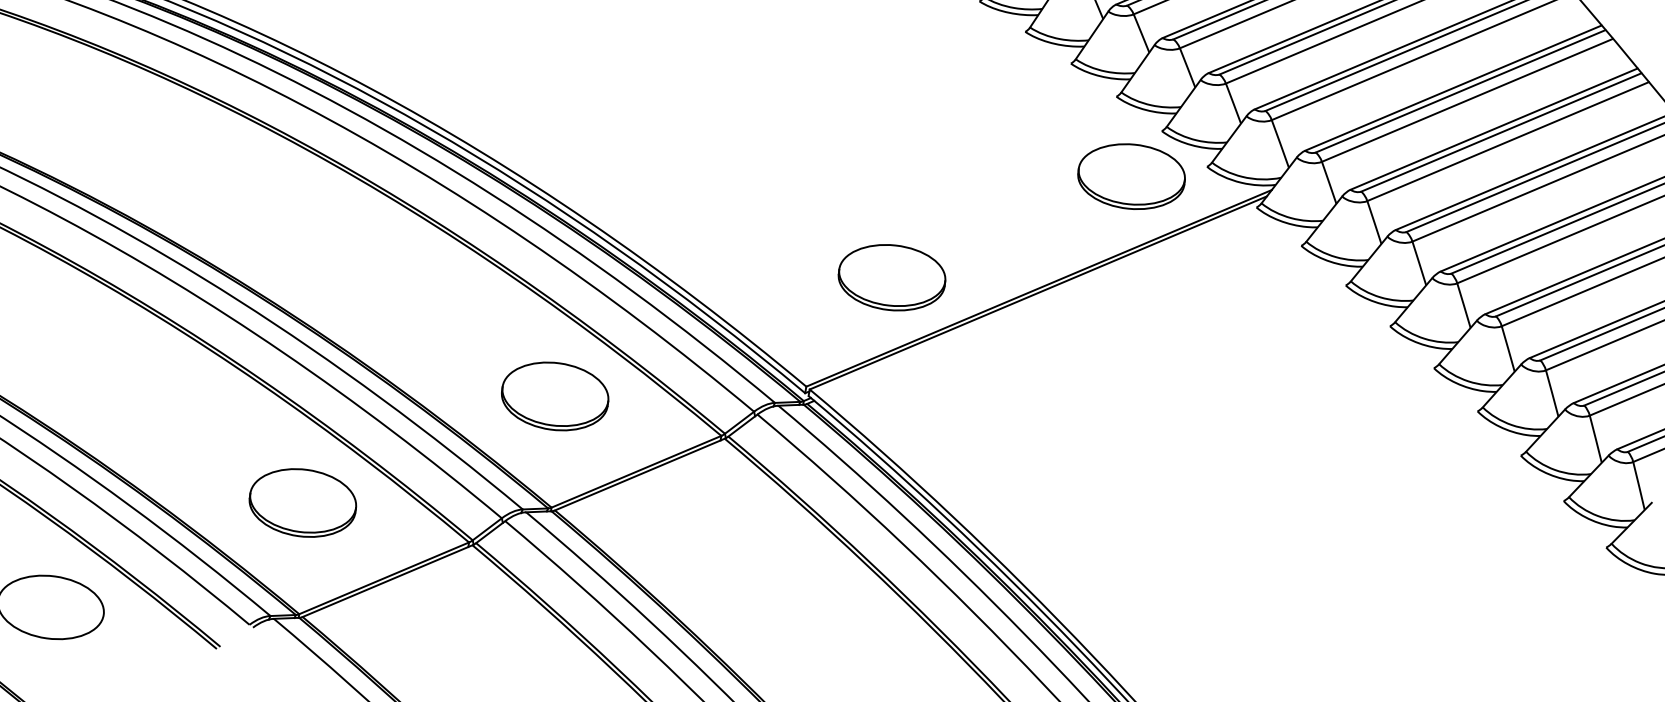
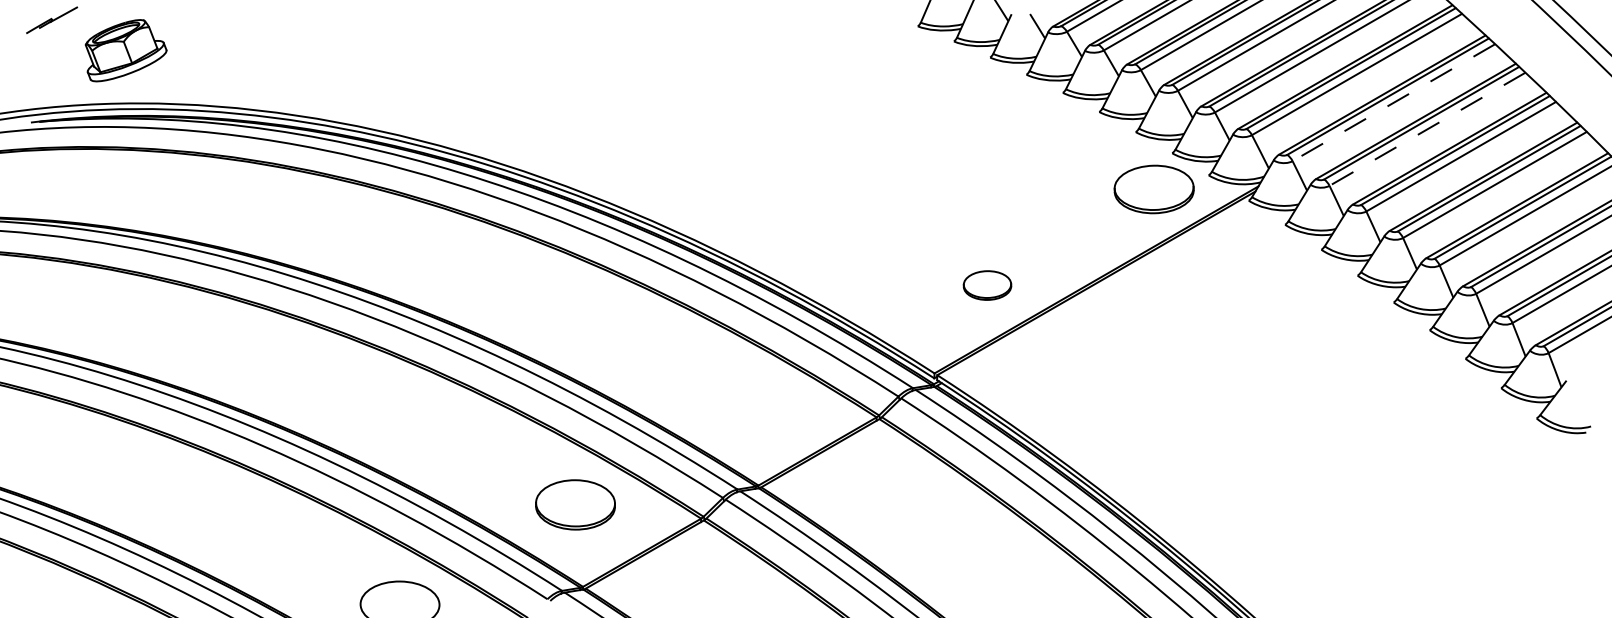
line: (1467, 99) -> (1393, 102), solid -> dashed
line: (1508, 141) -> (1427, 129), solid -> dashed
part: (892, 277) -> (987, 285), size x0.6
part: (554, 396) -> (750, 403), removed

